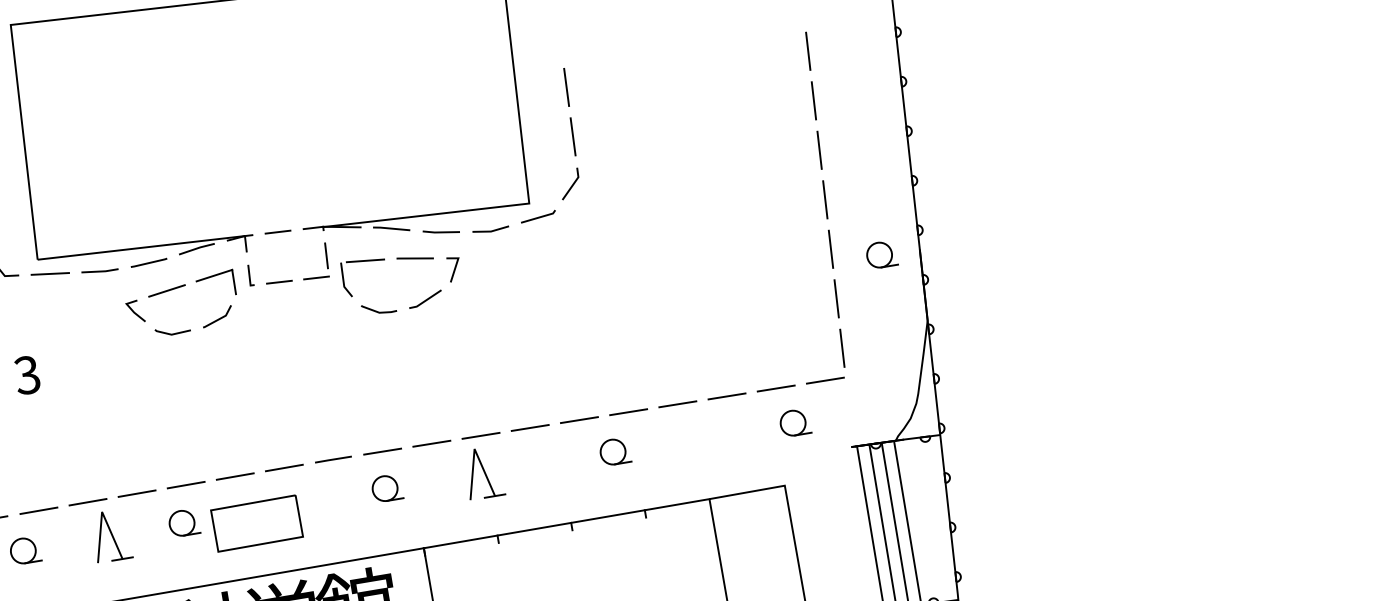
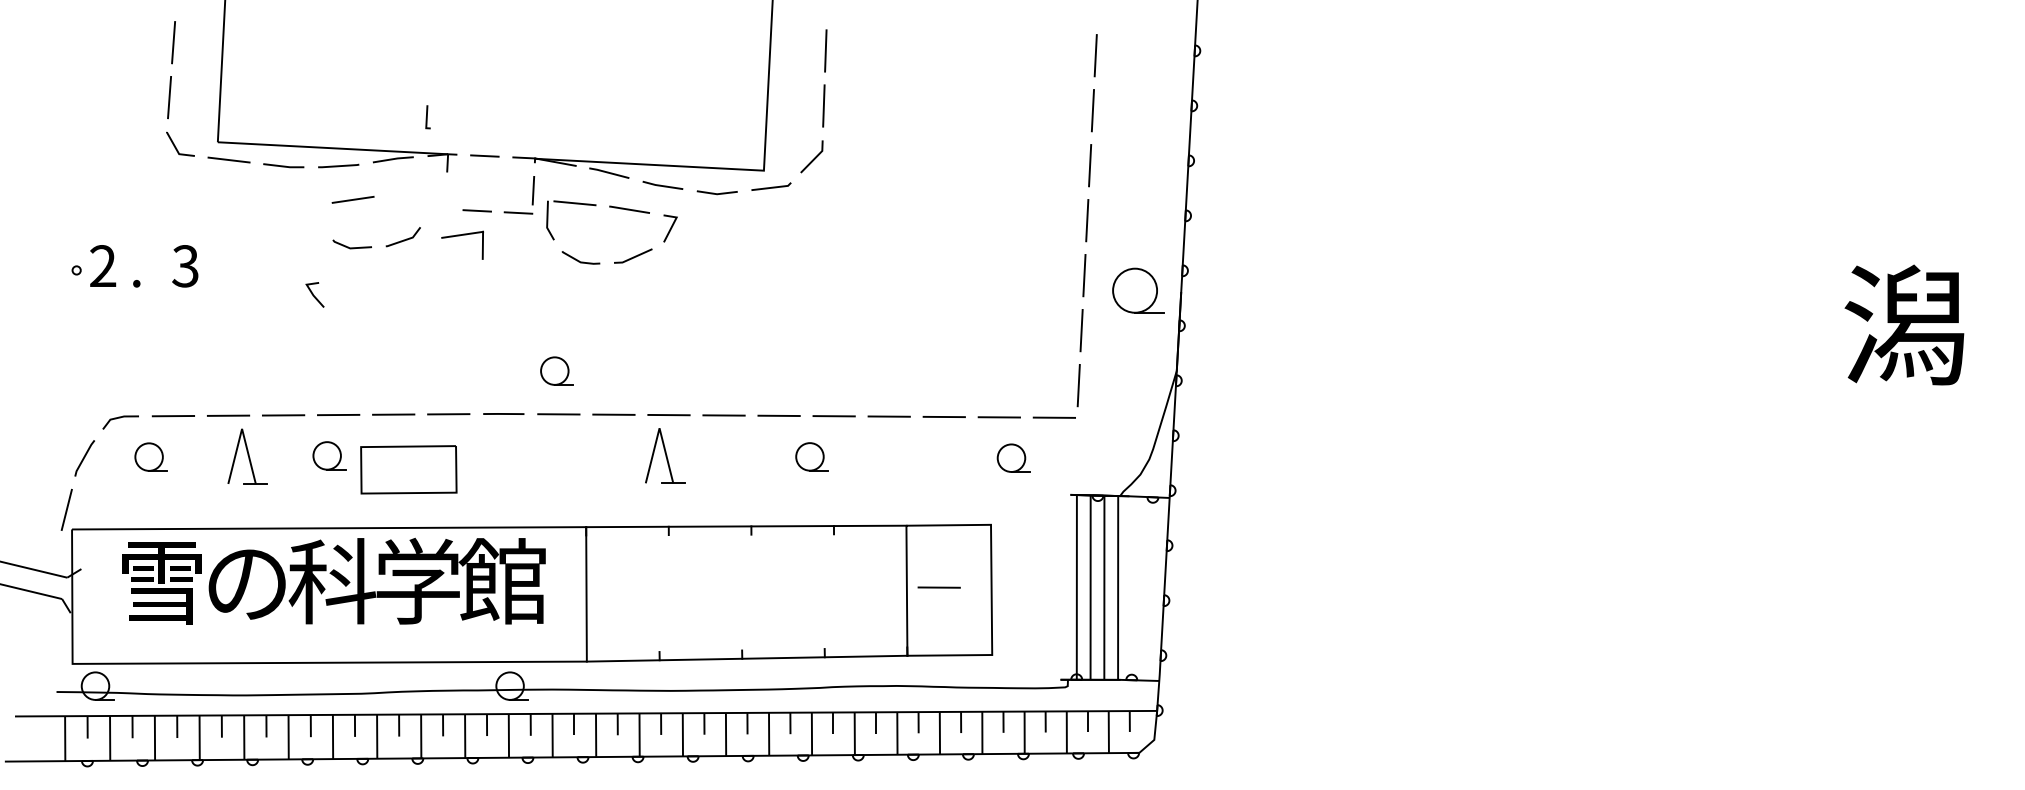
part: (881, 254) -> (1138, 290), size x1.6
line: (250, 275) -> (427, 117), moved
part: (212, 277) -> (460, 236), moved
line: (134, 311) -> (313, 294), moved
part: (386, 487) -> (556, 370), moved
line: (747, 549) -> (938, 587), added

